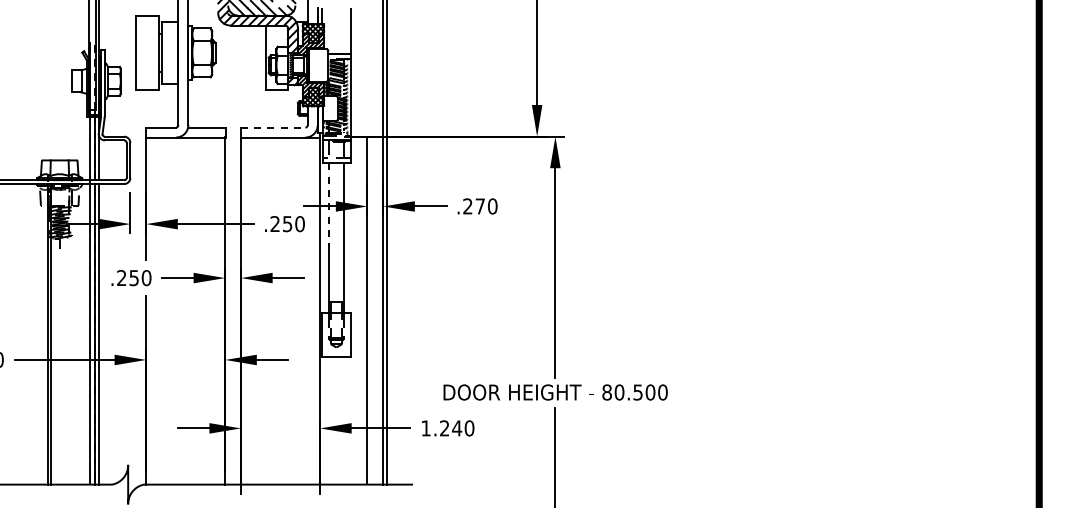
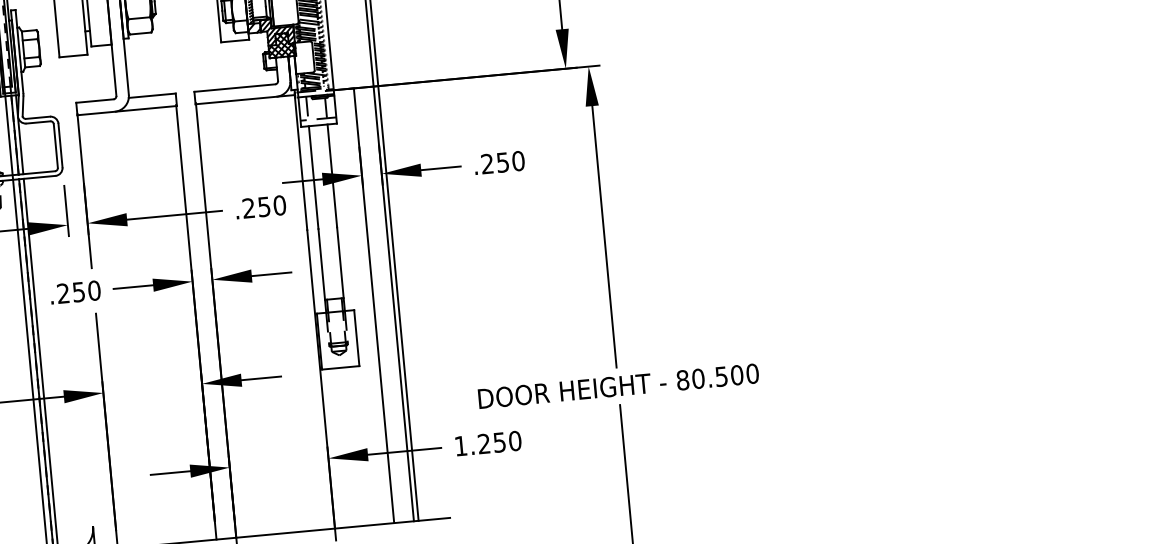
line: (273, 127) -> (235, 87), dashed -> solid
line: (328, 204) -> (313, 177), dashed -> solid
text: (479, 206) -> (501, 162), .270 -> .250
text: (457, 428) -> (500, 442), 1.240 -> 1.250

